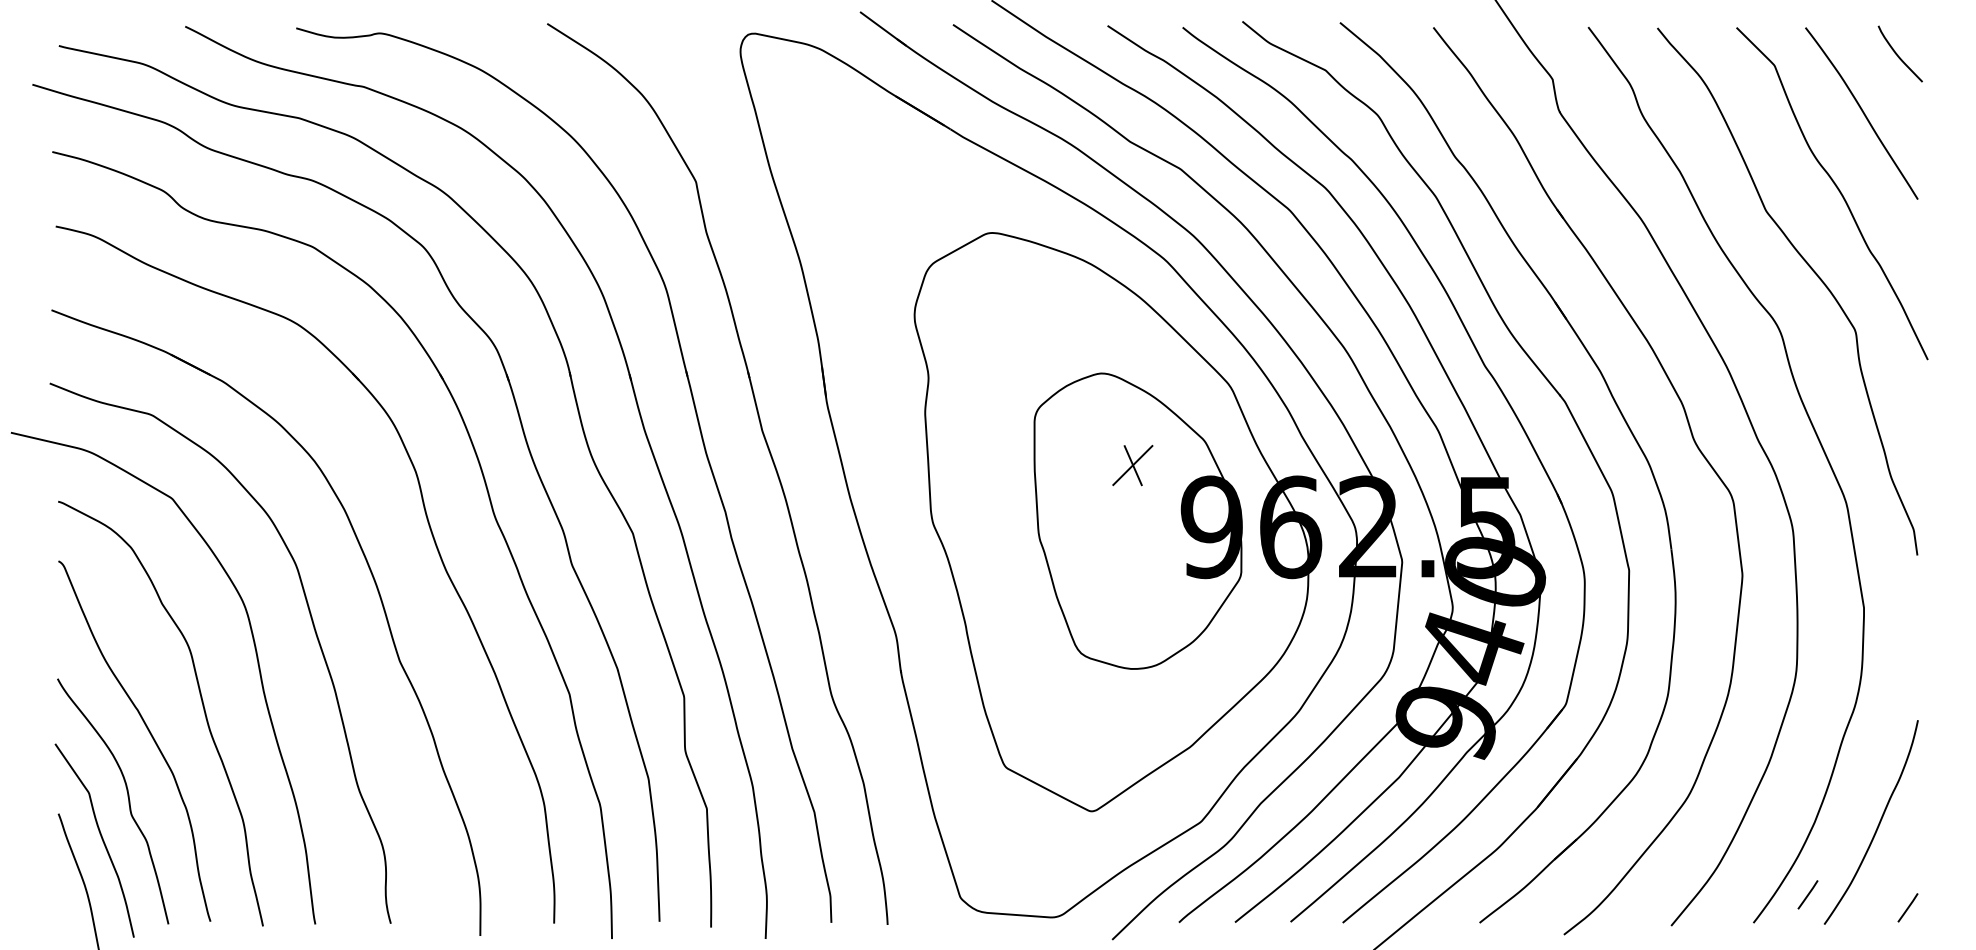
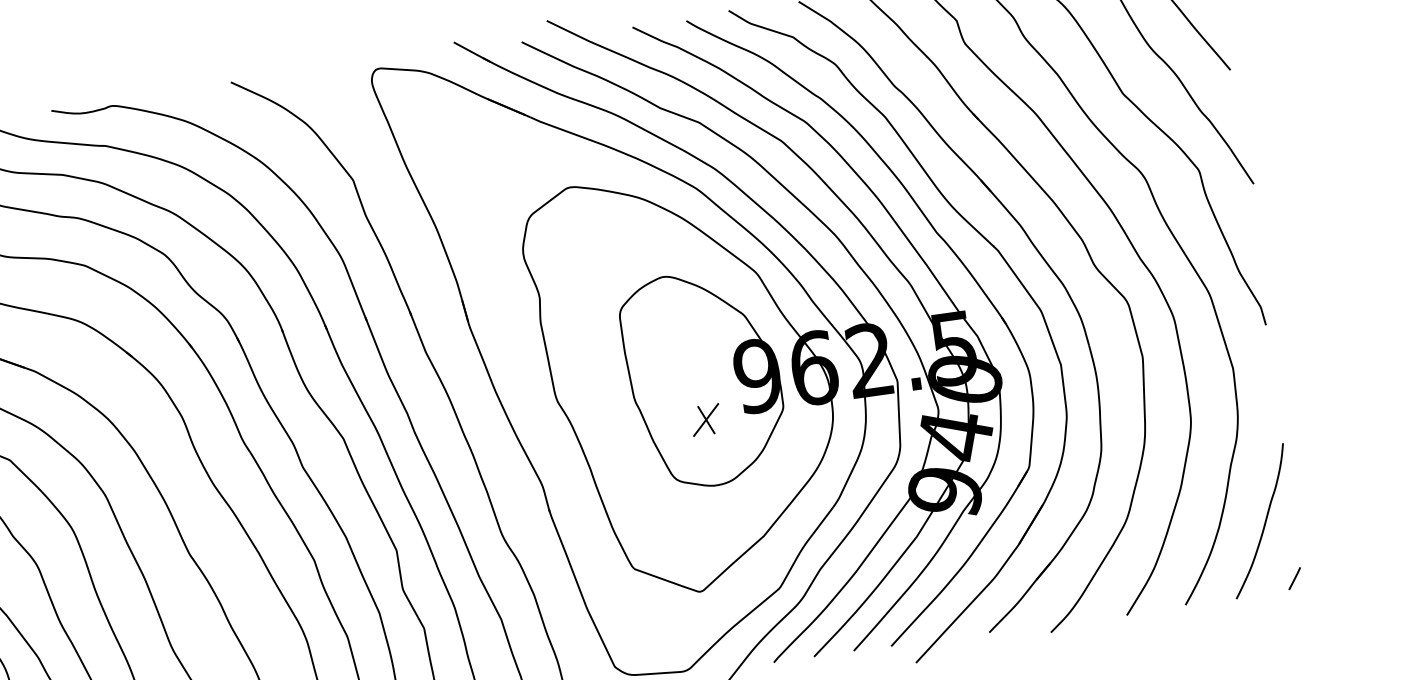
part: (1132, 465) -> (705, 420), moved
line: (1807, 894) -> (1221, 579), removed

